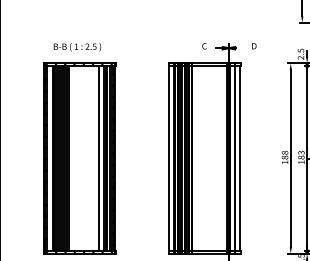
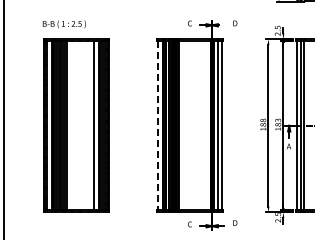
text: (76, 47) -> (63, 24), moved
line: (168, 159) -> (157, 126), solid -> dashed

